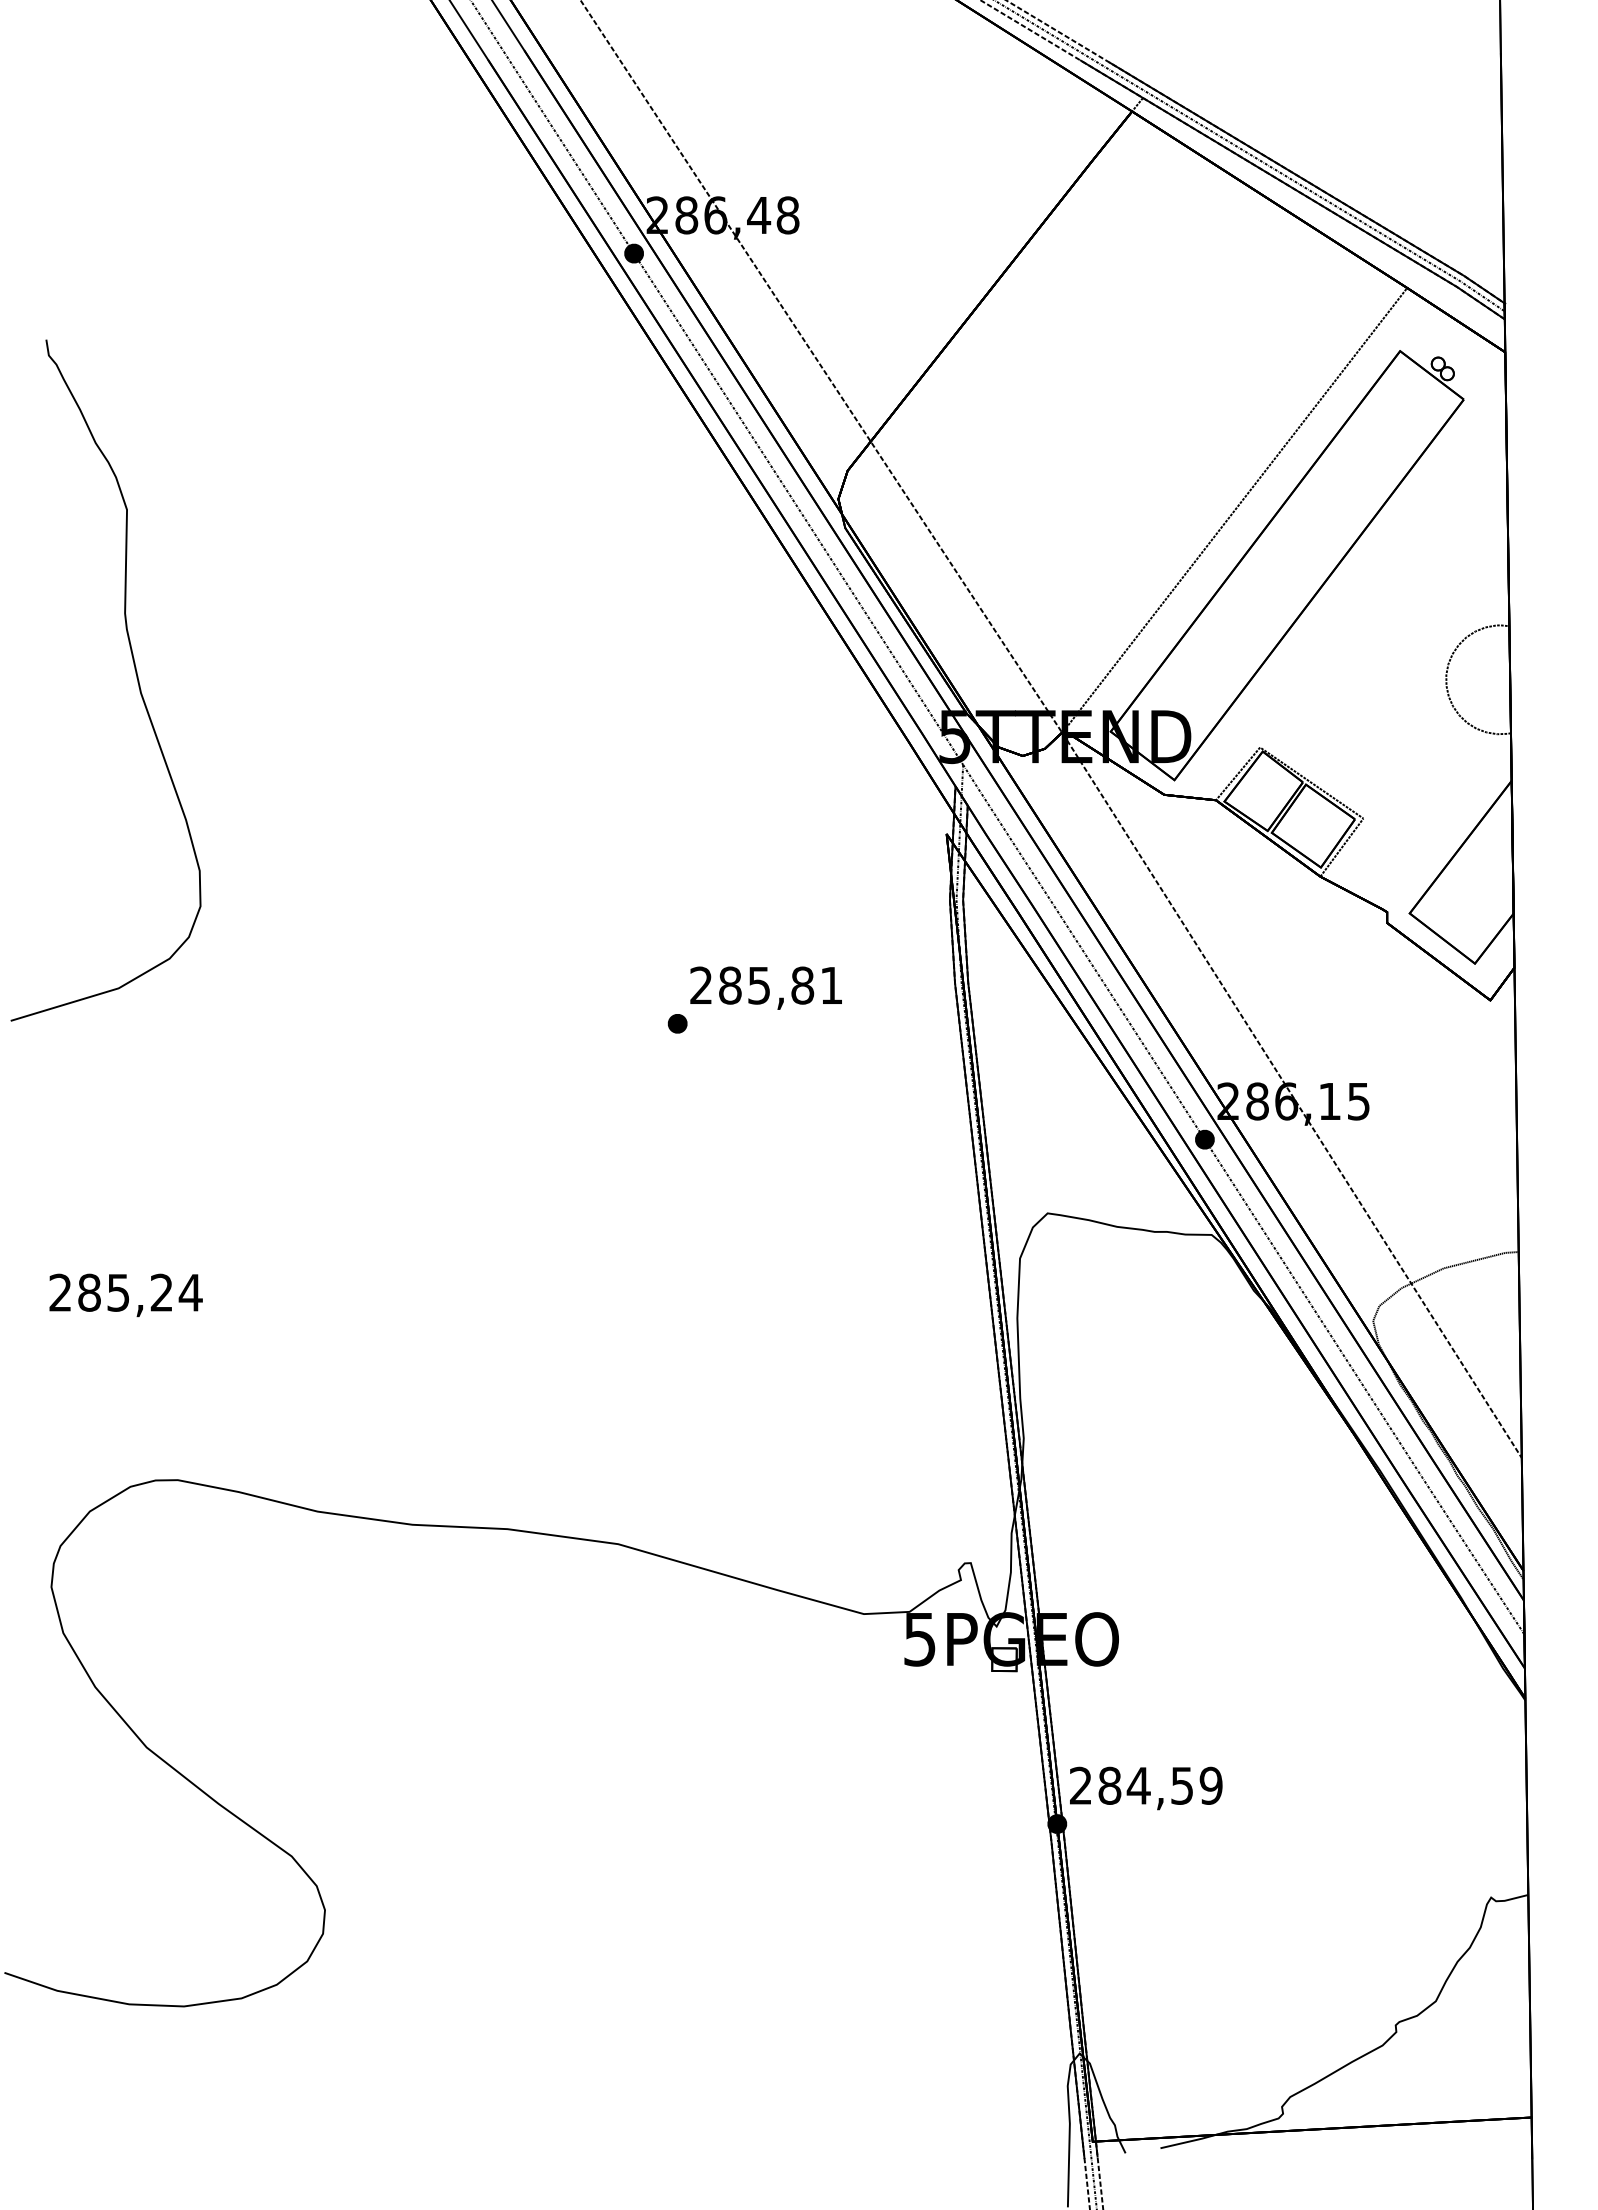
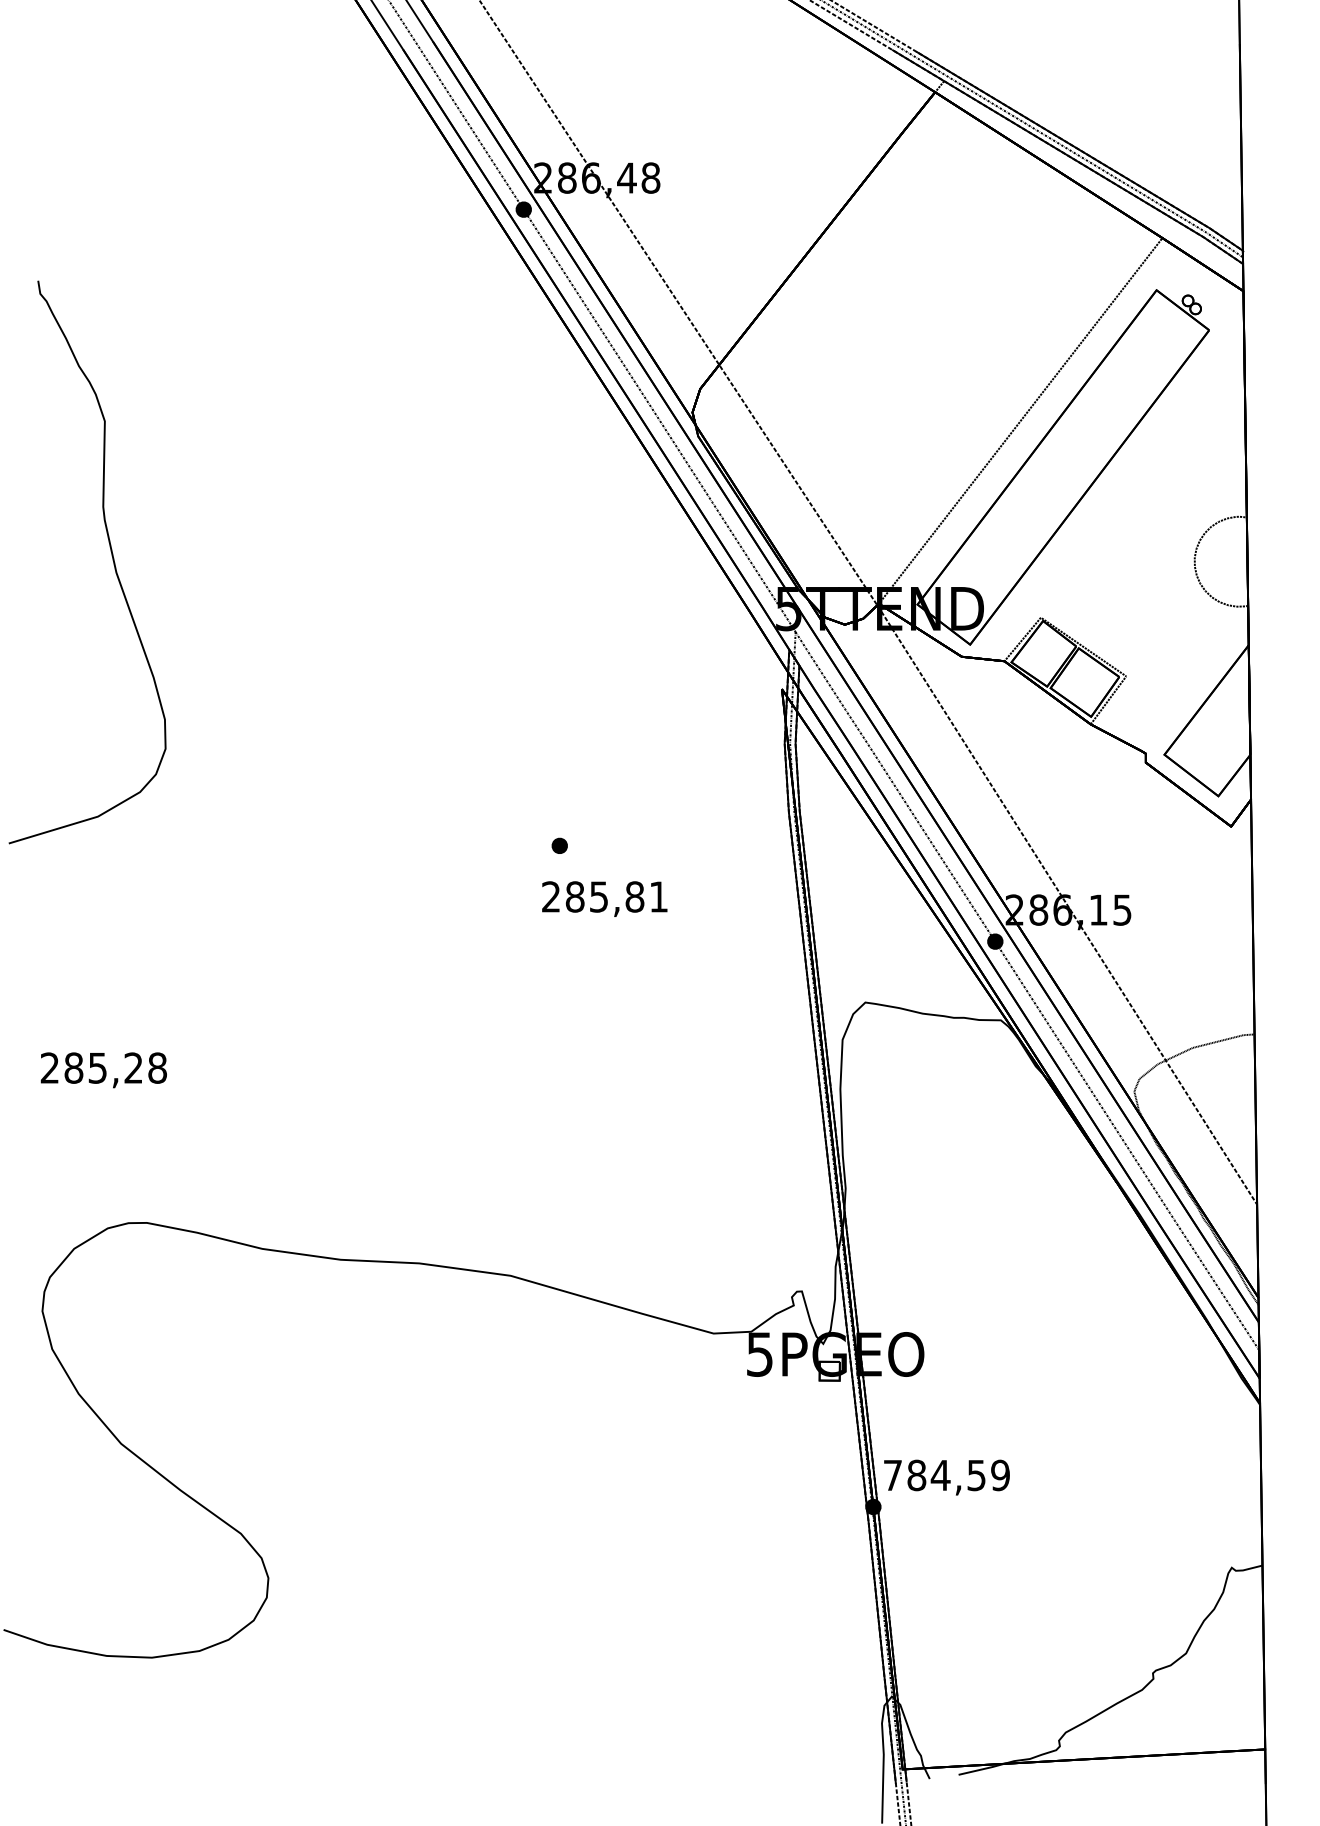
text: (765, 987) -> (604, 898), moved
text: (190, 1292) -> (157, 1067), 285,24 -> 285,28
text: (1080, 1785) -> (892, 1475), 284,59 -> 784,59

